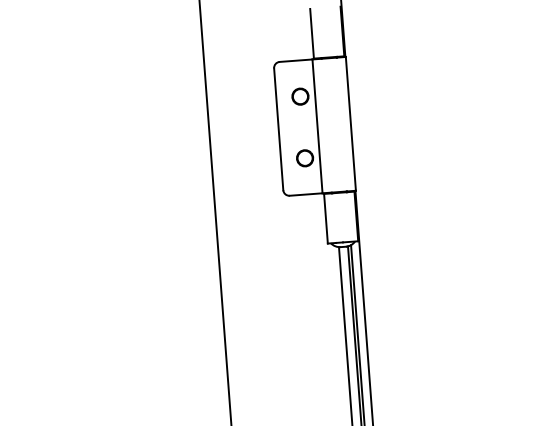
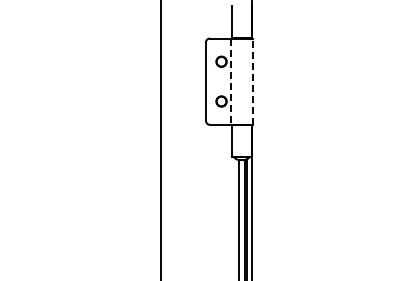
line: (350, 123) -> (252, 81), solid -> dashed
line: (318, 127) -> (231, 82), solid -> dashed

